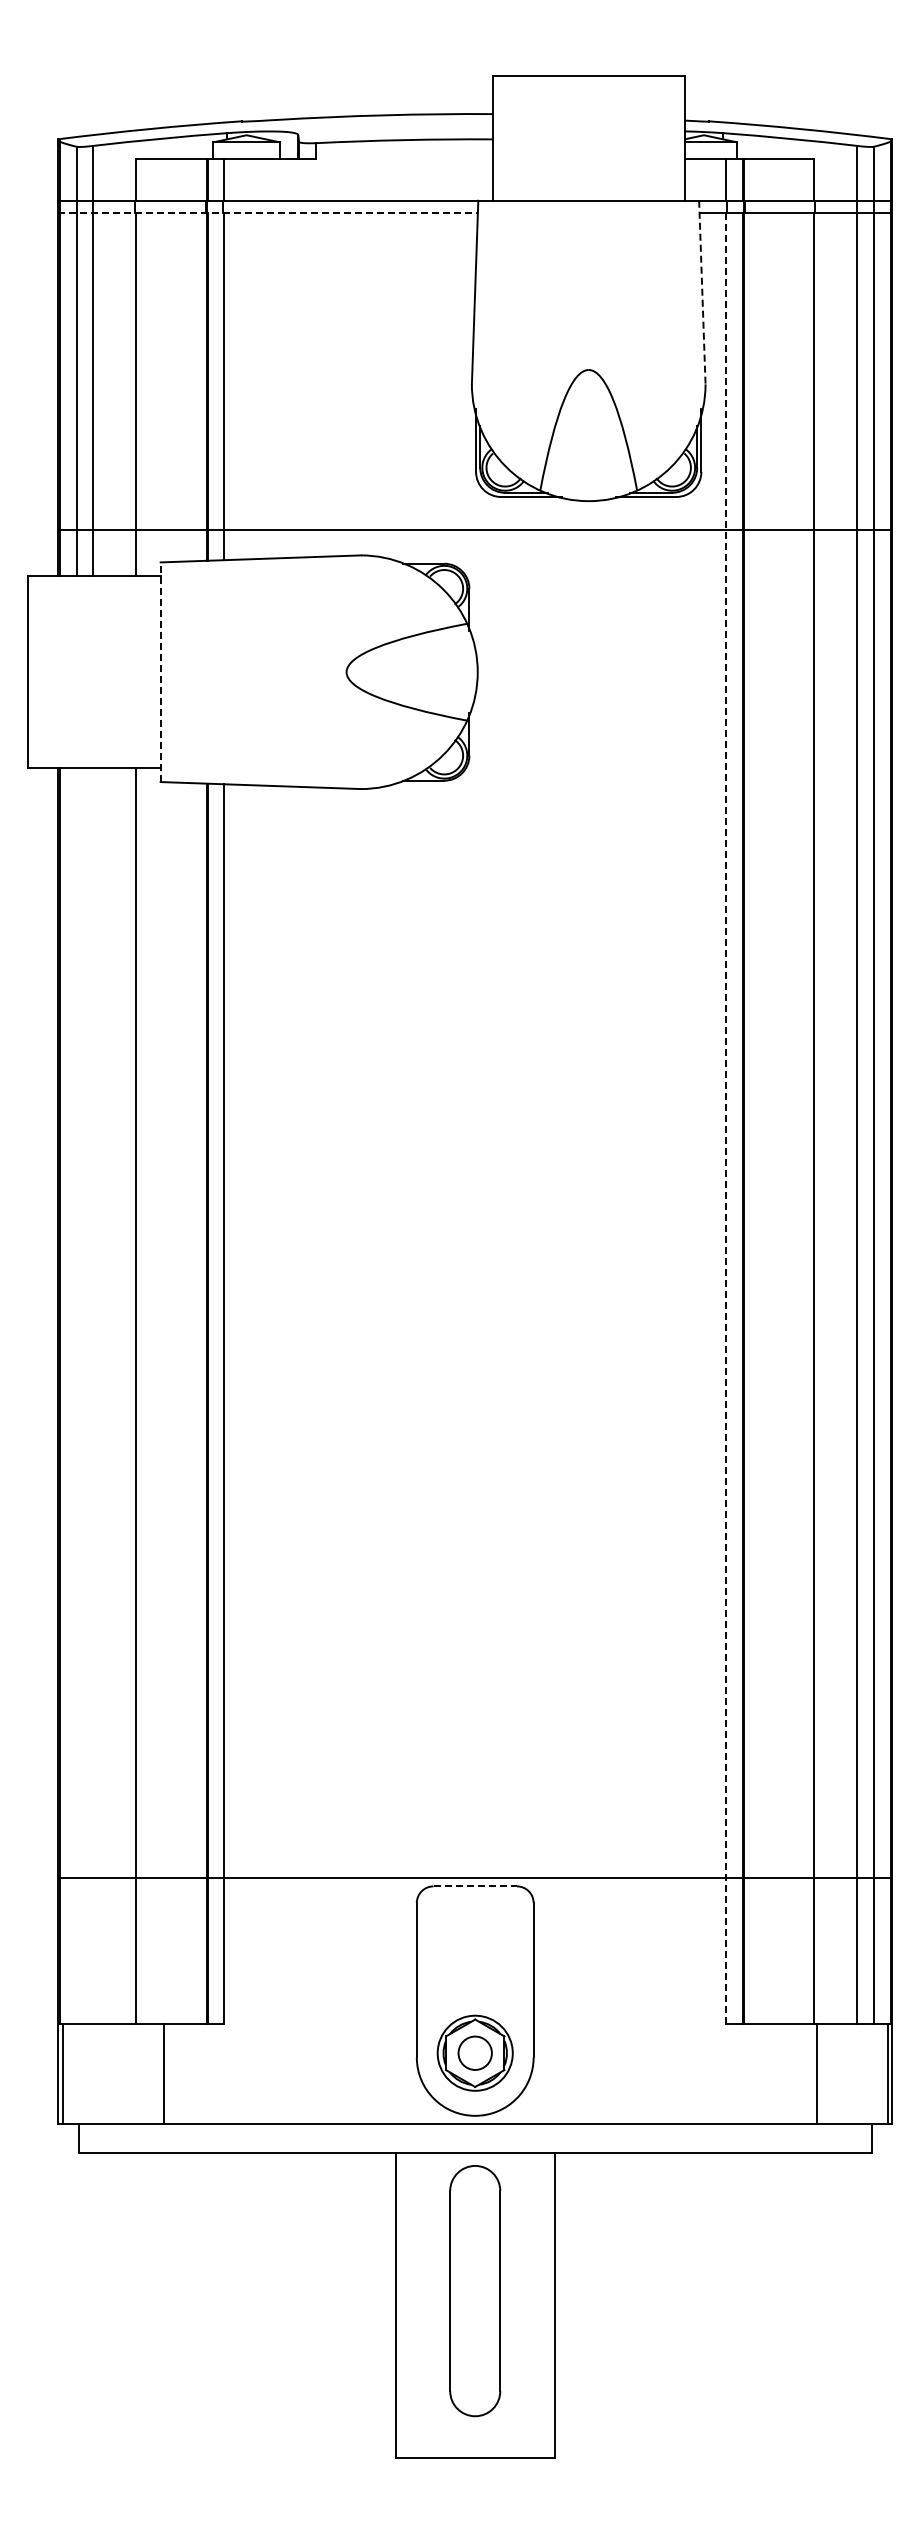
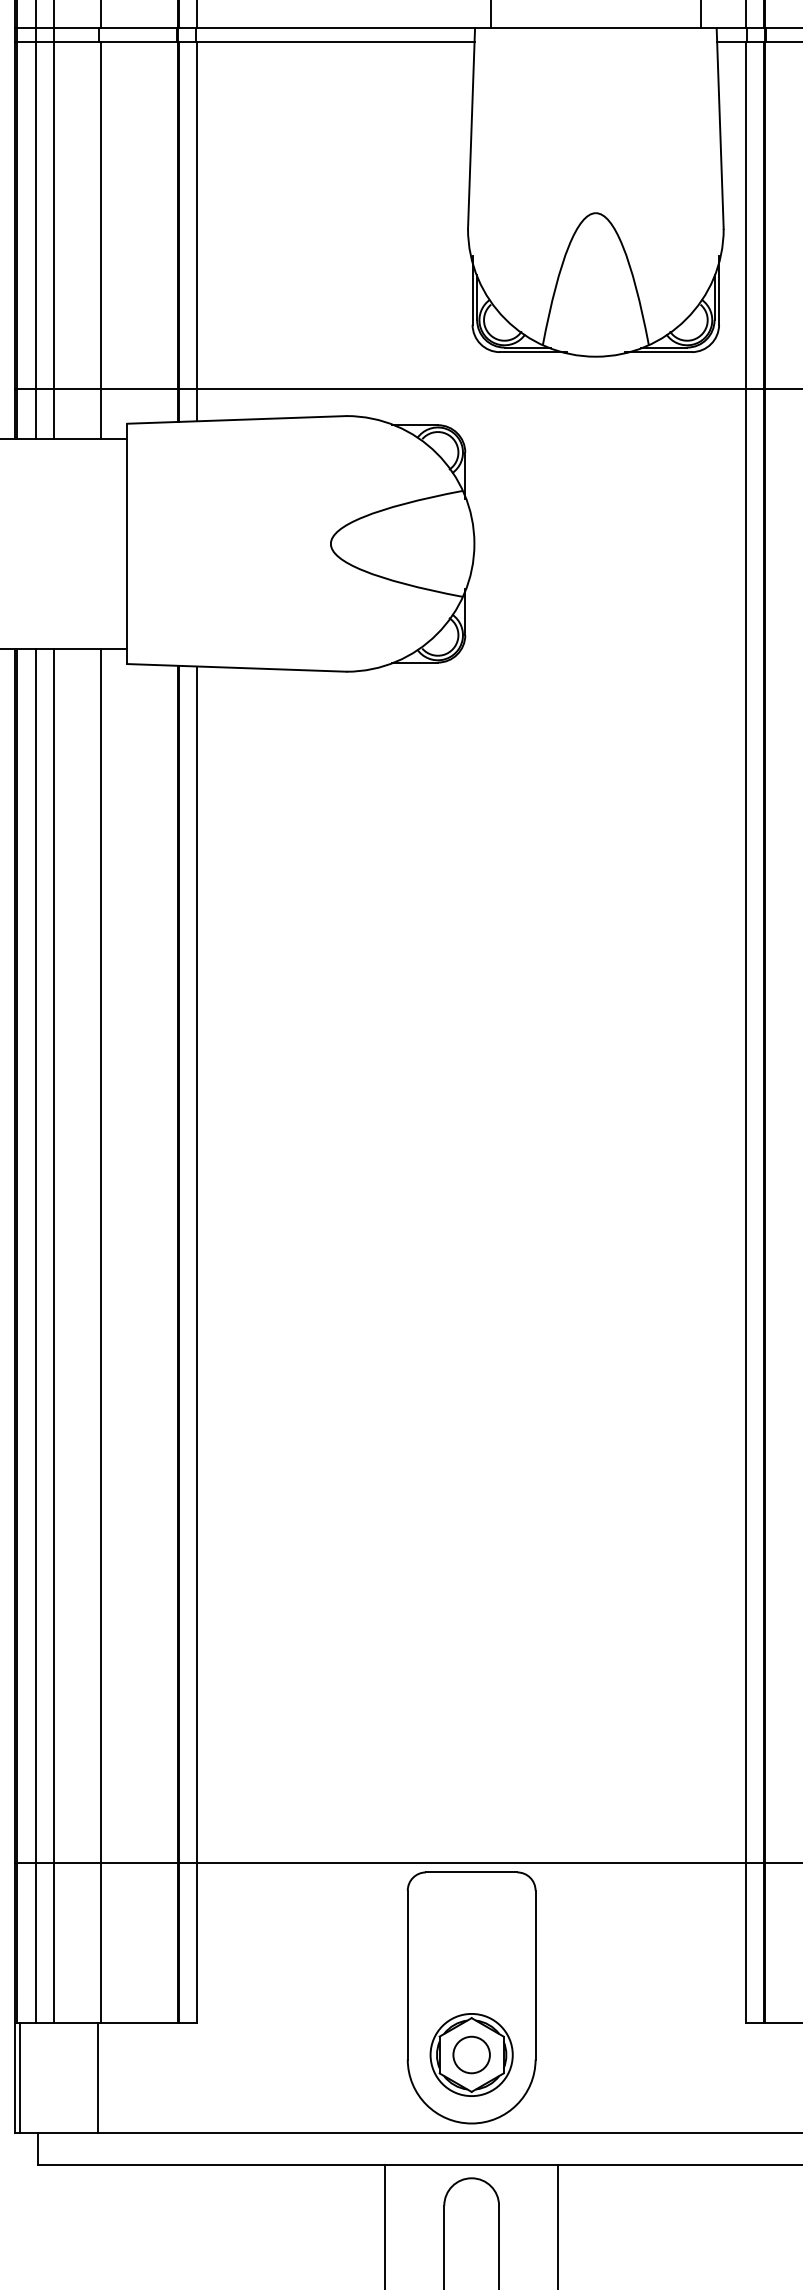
line: (267, 213) -> (244, 41), dashed -> solid
line: (702, 292) -> (720, 128), dashed -> solid
line: (160, 672) -> (127, 544), dashed -> solid
line: (725, 1119) -> (745, 1033), dashed -> solid
line: (76, 1396) -> (35, 1336), added
line: (93, 1396) -> (53, 1336), added
line: (475, 1886) -> (471, 1872), dashed -> solid
line: (164, 2074) -> (97, 2078), moved

